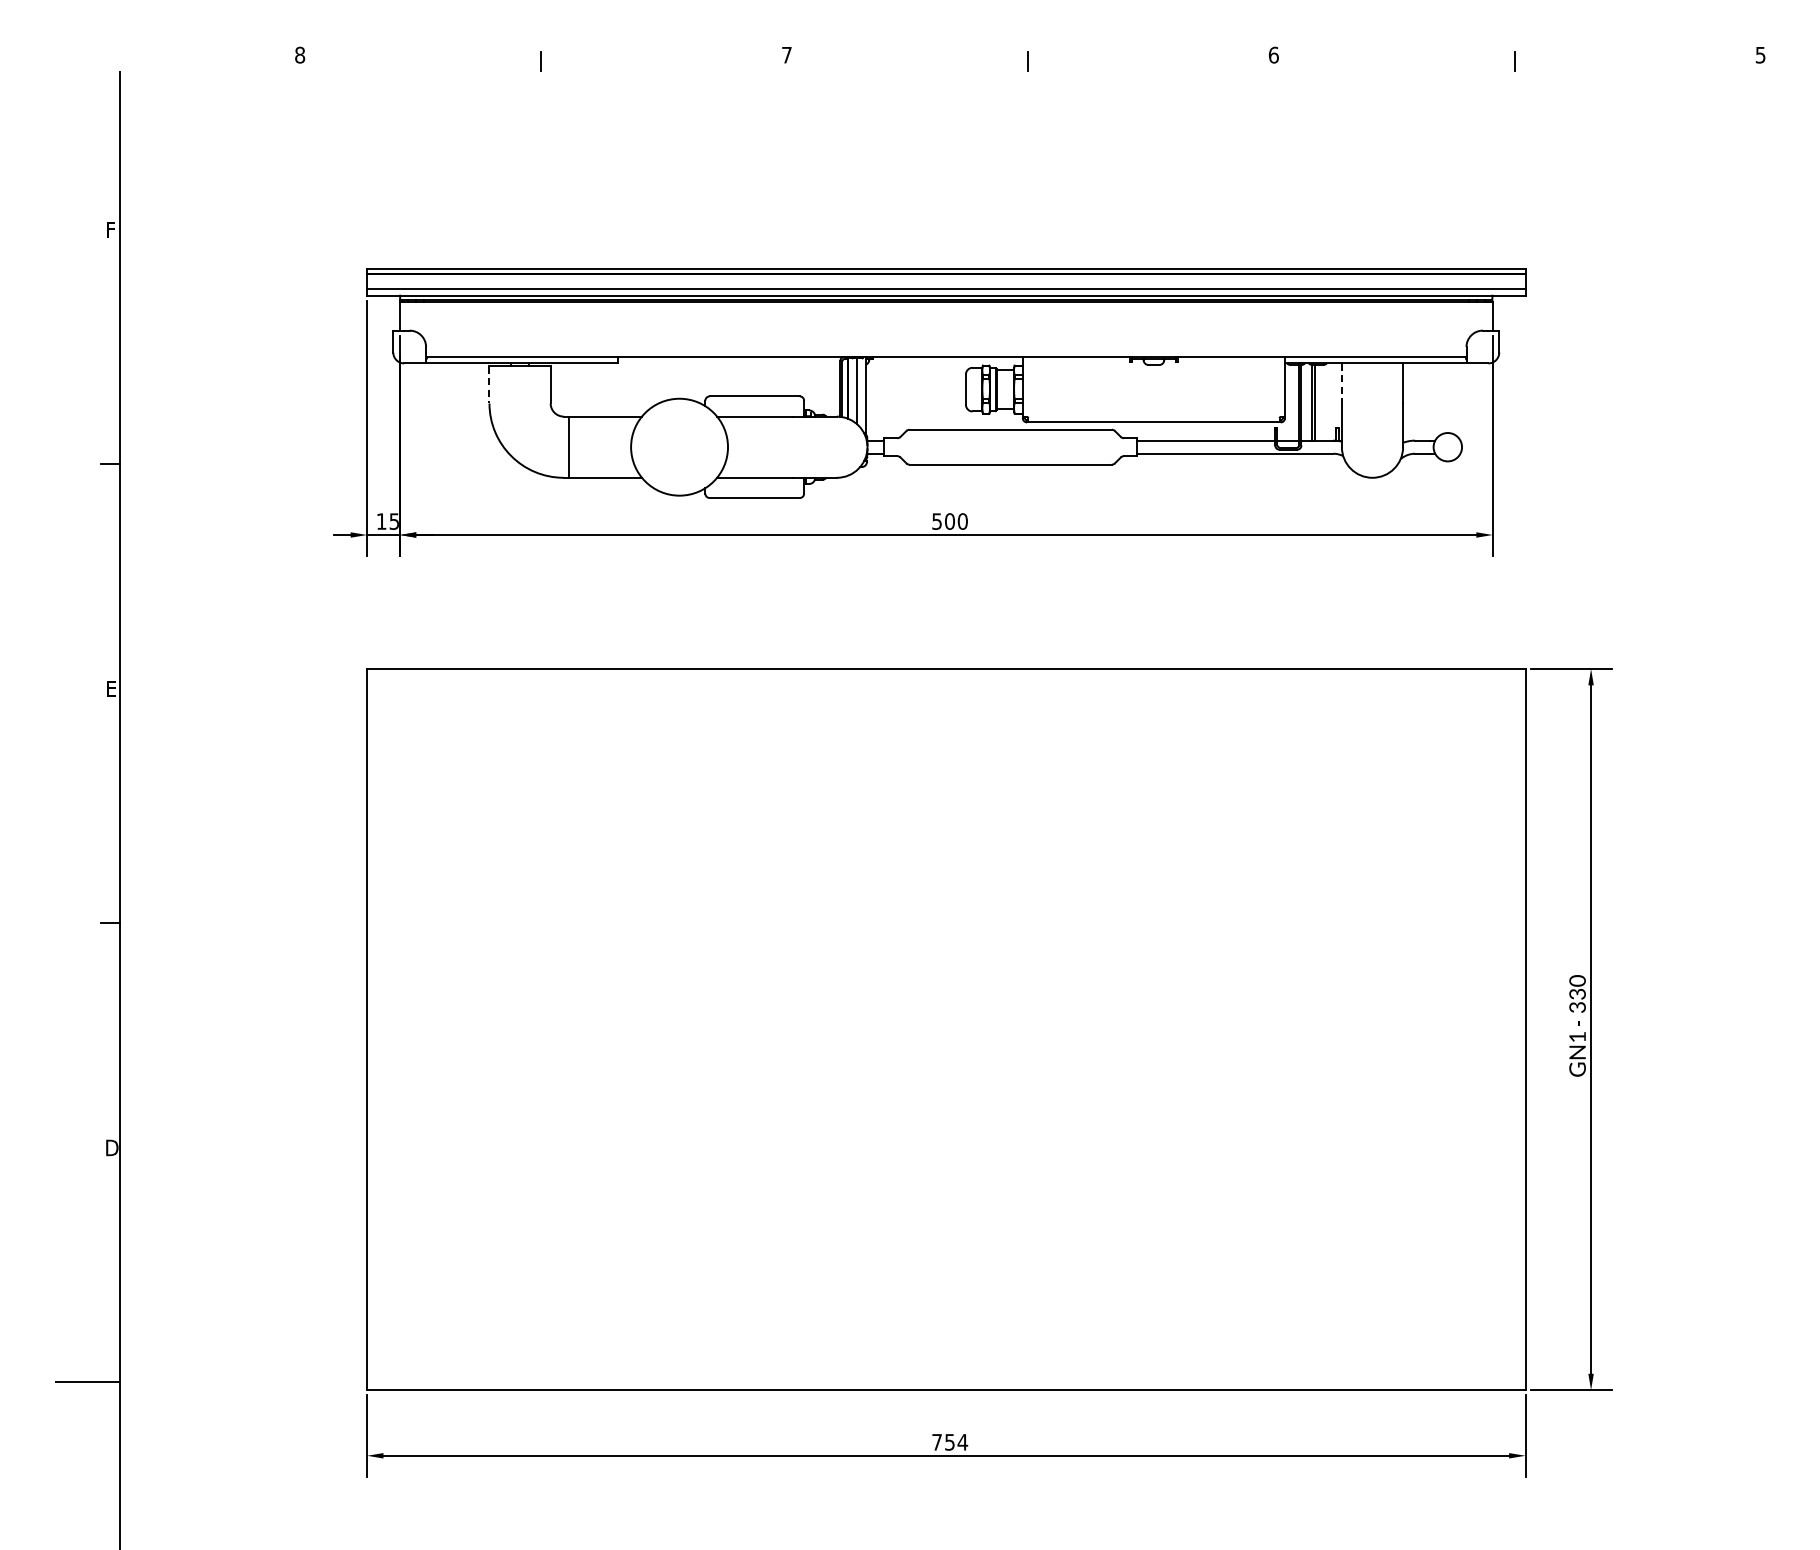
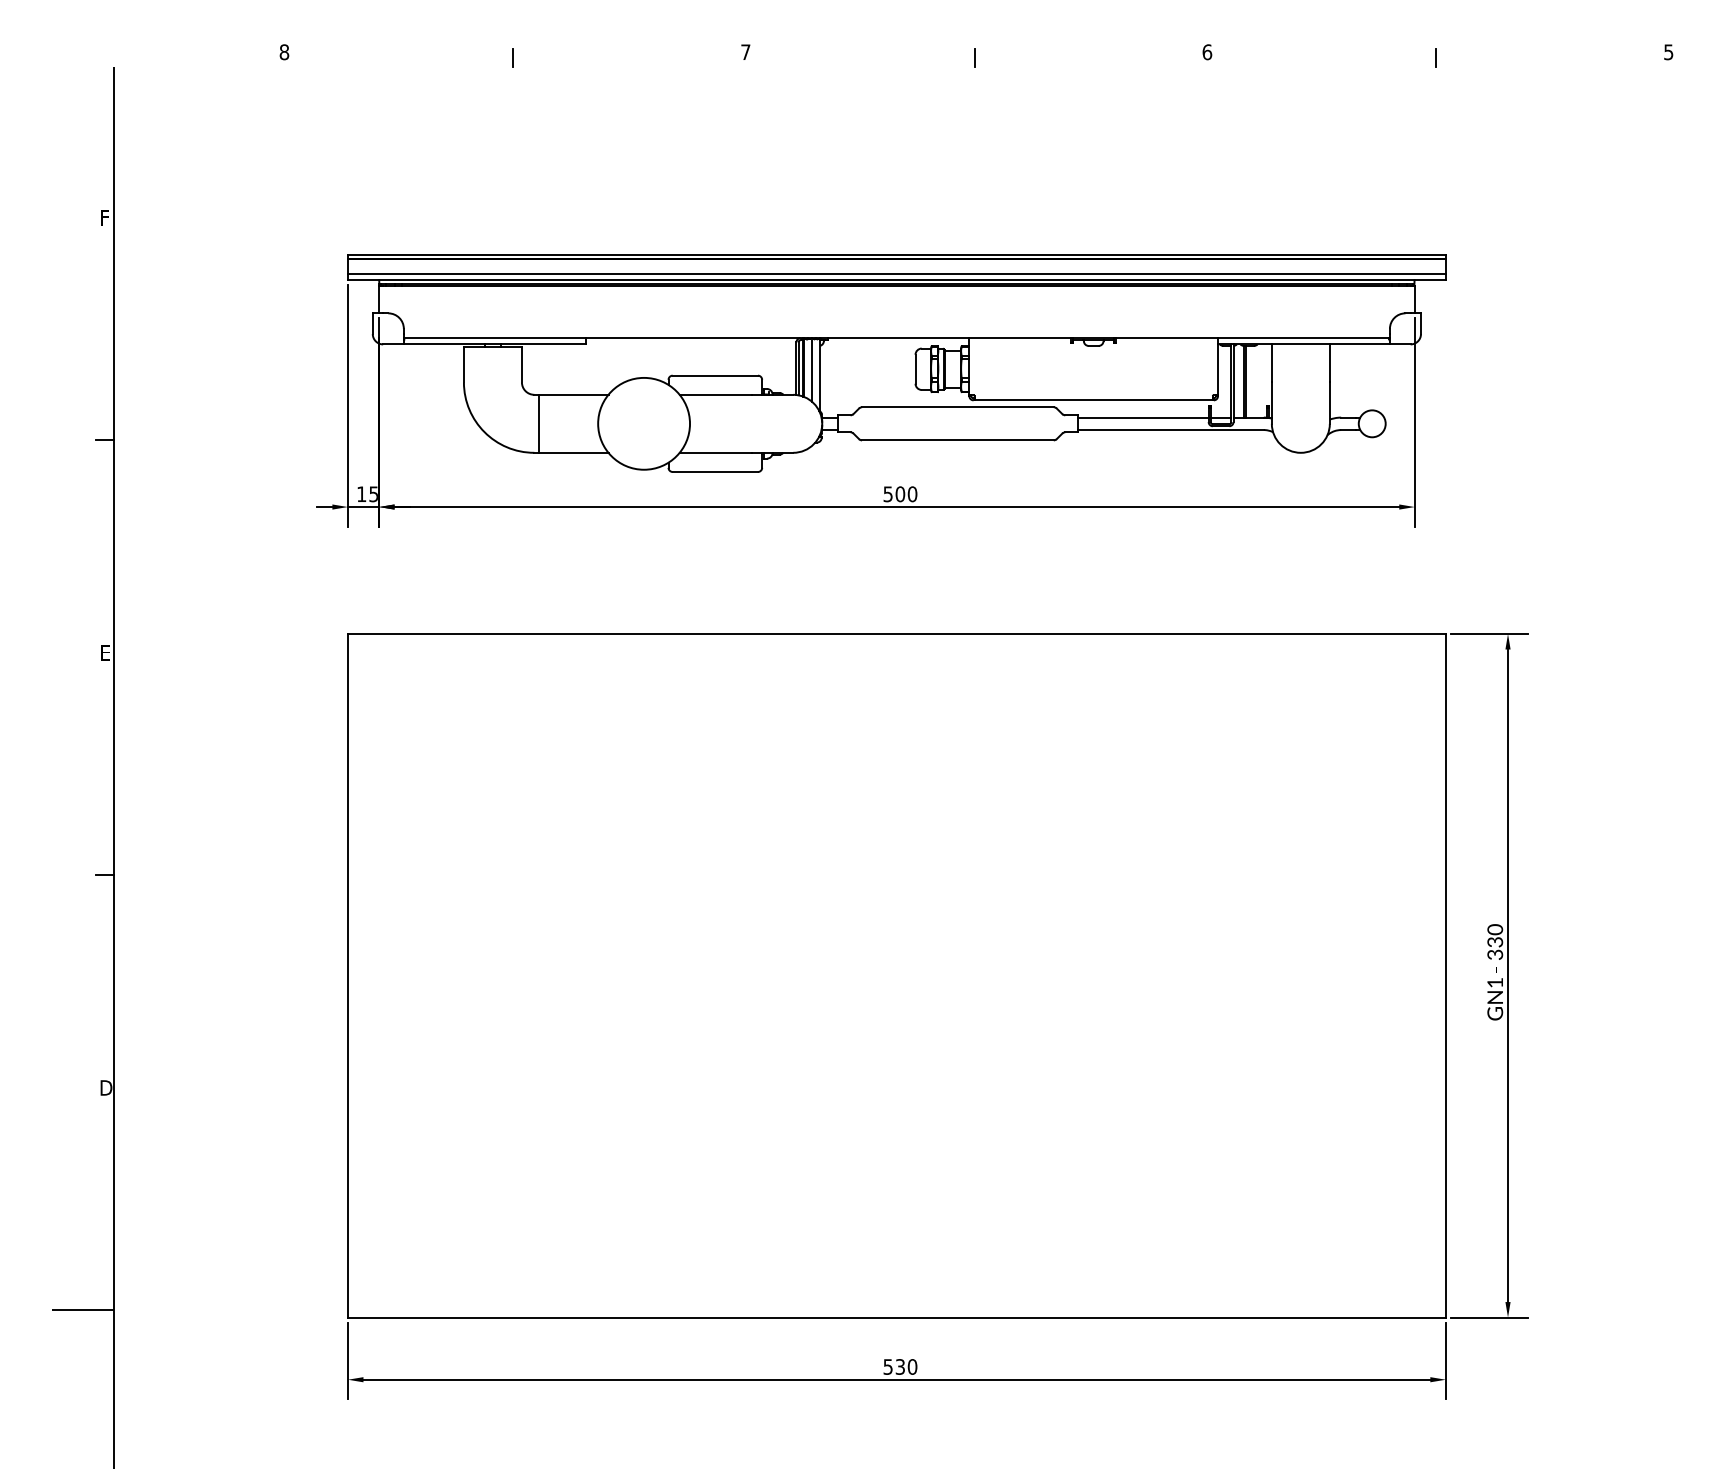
line: (1341, 383) -> (1271, 363), dashed -> solid
line: (489, 384) -> (463, 364), dashed -> solid
text: (950, 1441) -> (900, 1366), 754 -> 530

